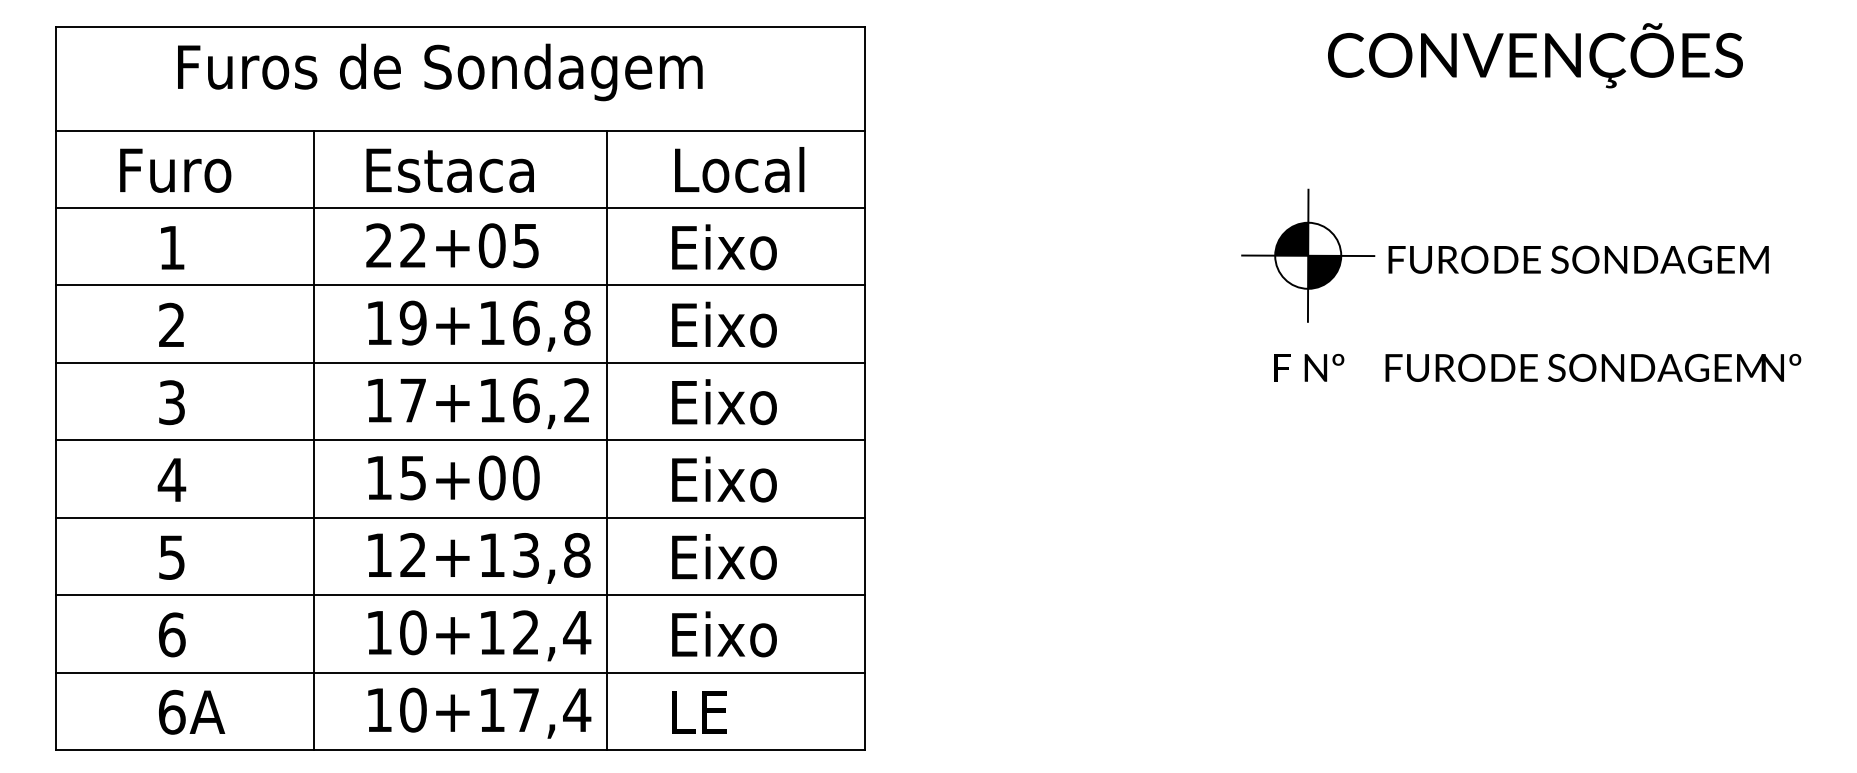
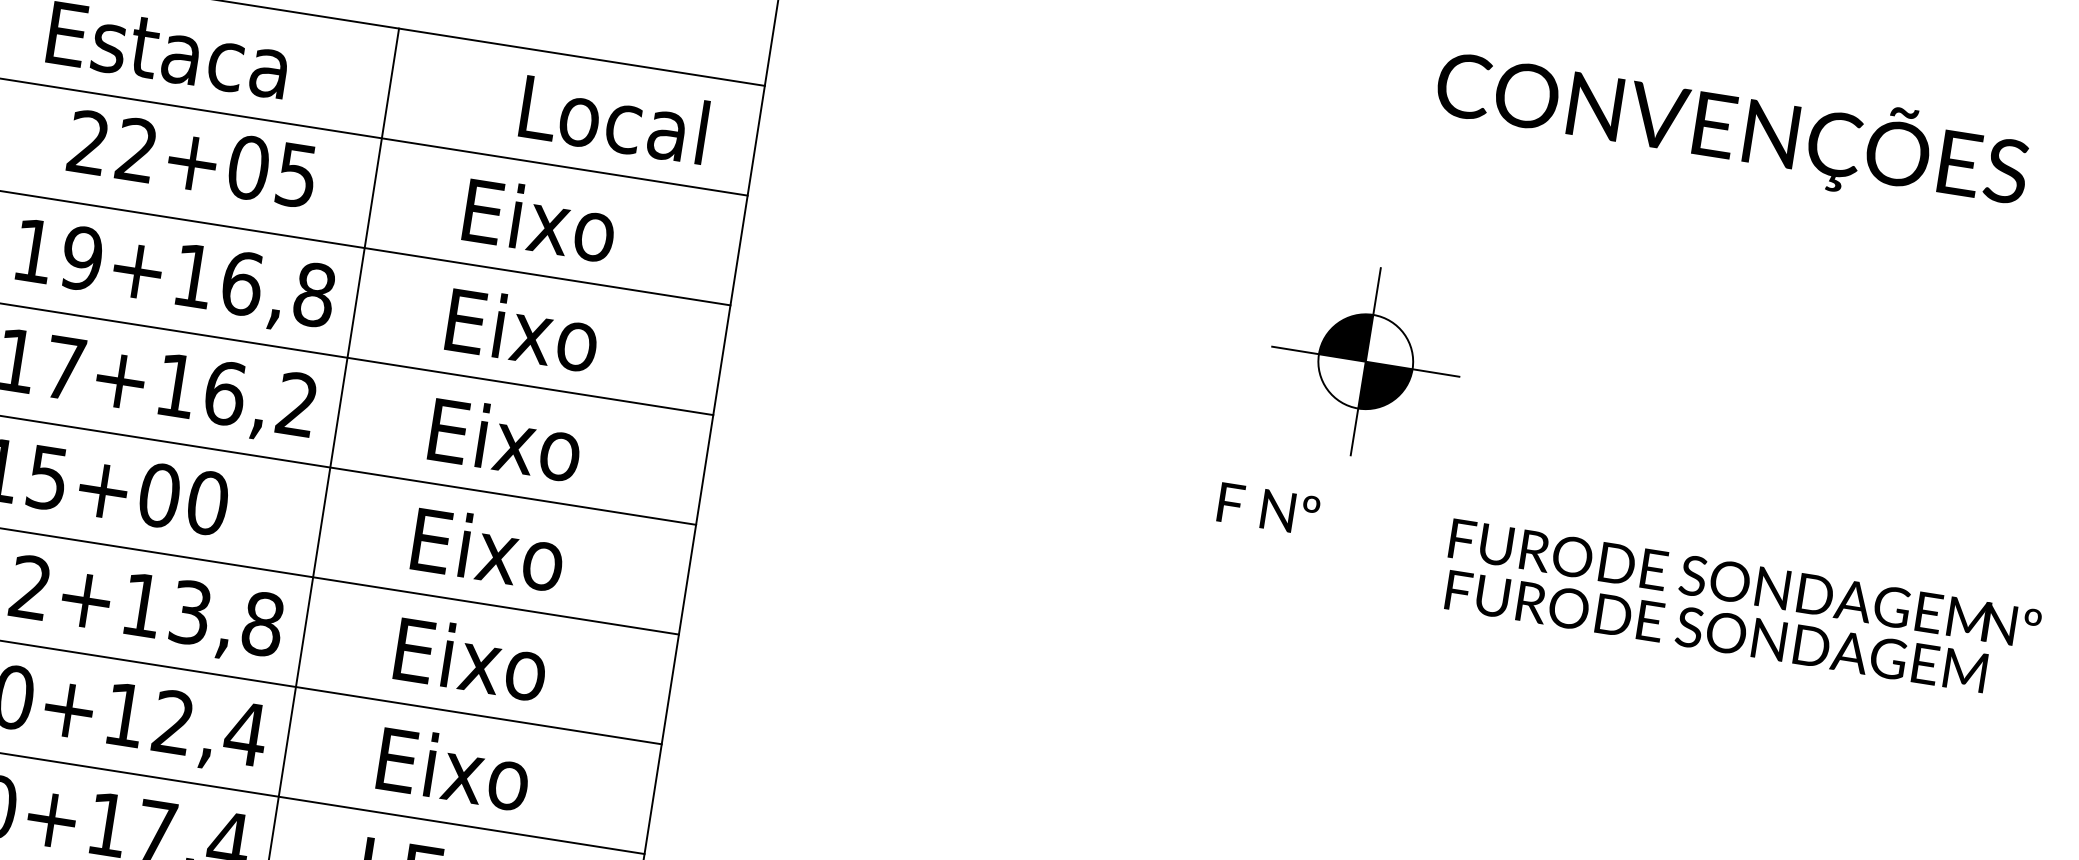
text: (739, 169) -> (614, 118), moved
text: (452, 245) -> (192, 158), moved
text: (1578, 259) -> (1716, 631), moved
text: (1309, 367) -> (1269, 508), moved

